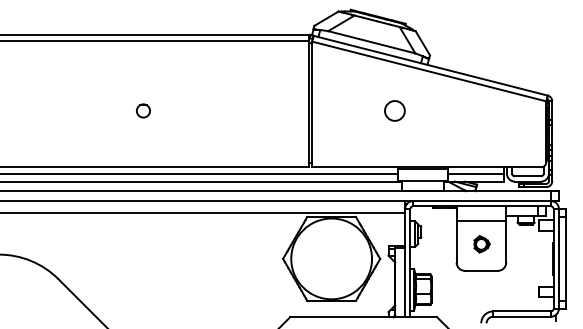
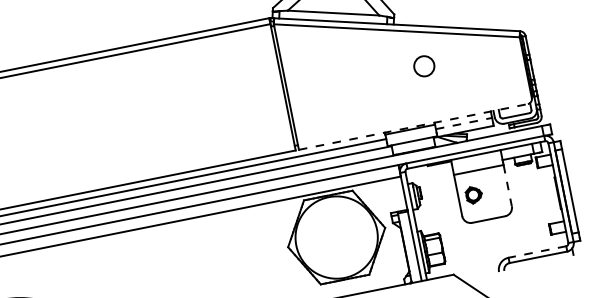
circle: (143, 110) -> (119, 126), removed
circle: (394, 110) -> (423, 65), moved
line: (426, 167) -> (413, 127), solid -> dashed
line: (476, 173) -> (464, 123), solid -> dashed
line: (506, 241) -> (507, 185), solid -> dashed
part: (481, 244) -> (473, 195), moved
line: (522, 311) -> (537, 251), solid -> dashed

